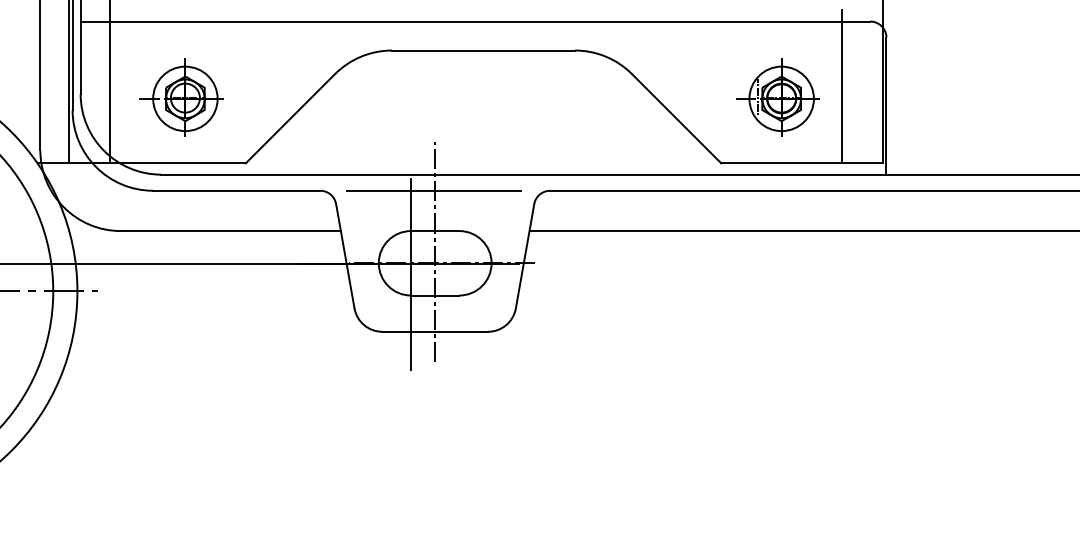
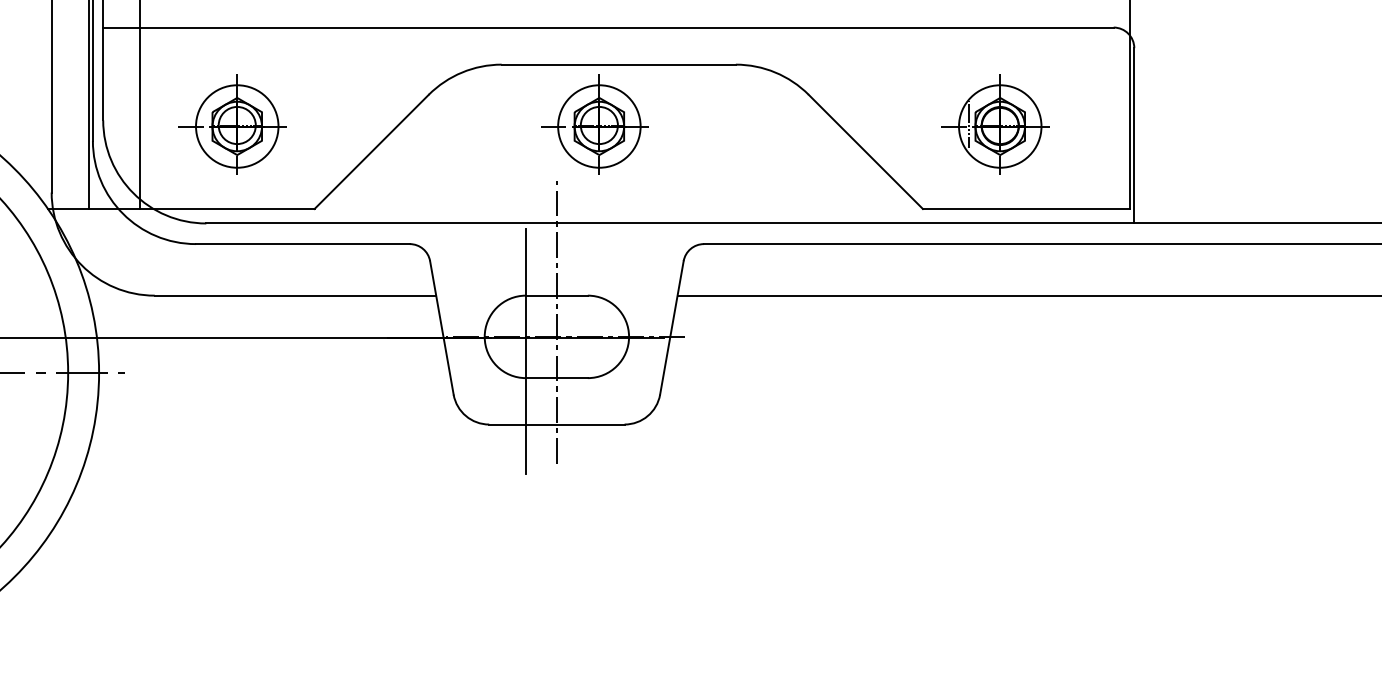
line: (842, 86) -> (1078, 110), removed
part: (464, 97) -> (594, 124), added
line: (433, 190) -> (554, 243), removed

